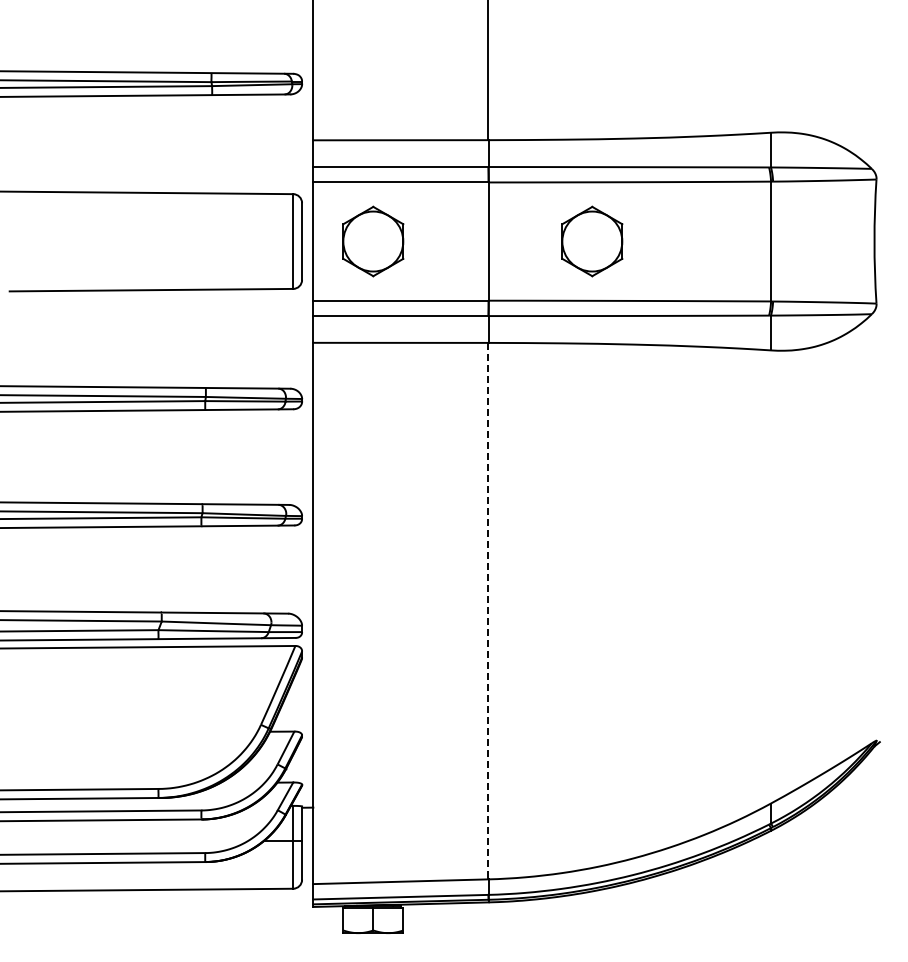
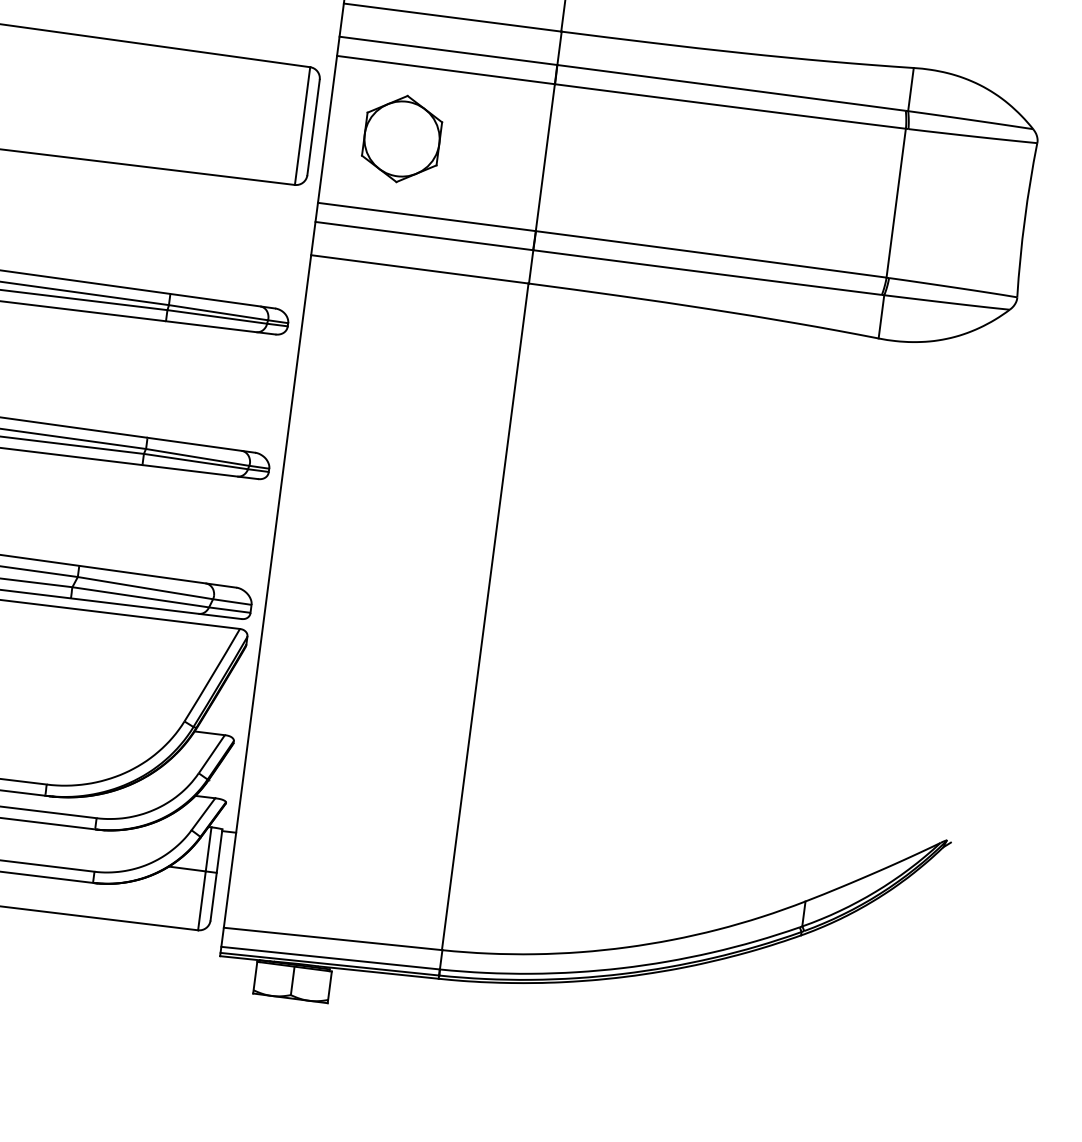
part: (592, 241) -> (674, 174), removed
line: (488, 611) -> (485, 617), dashed -> solid

